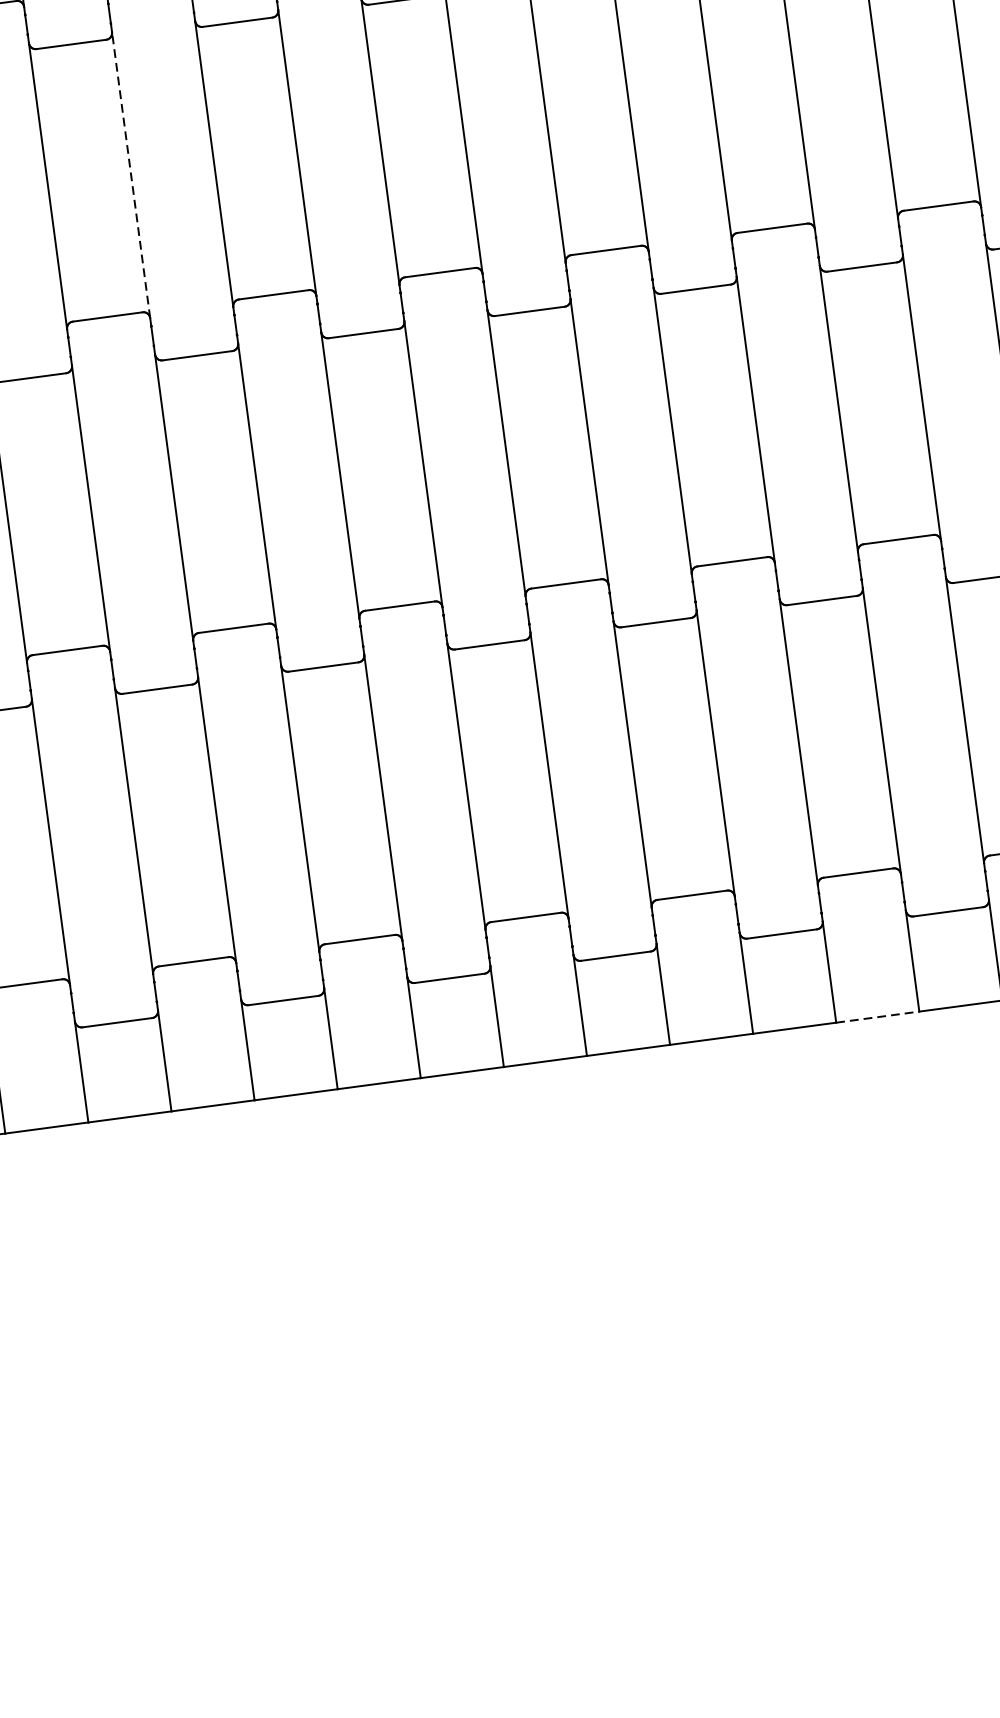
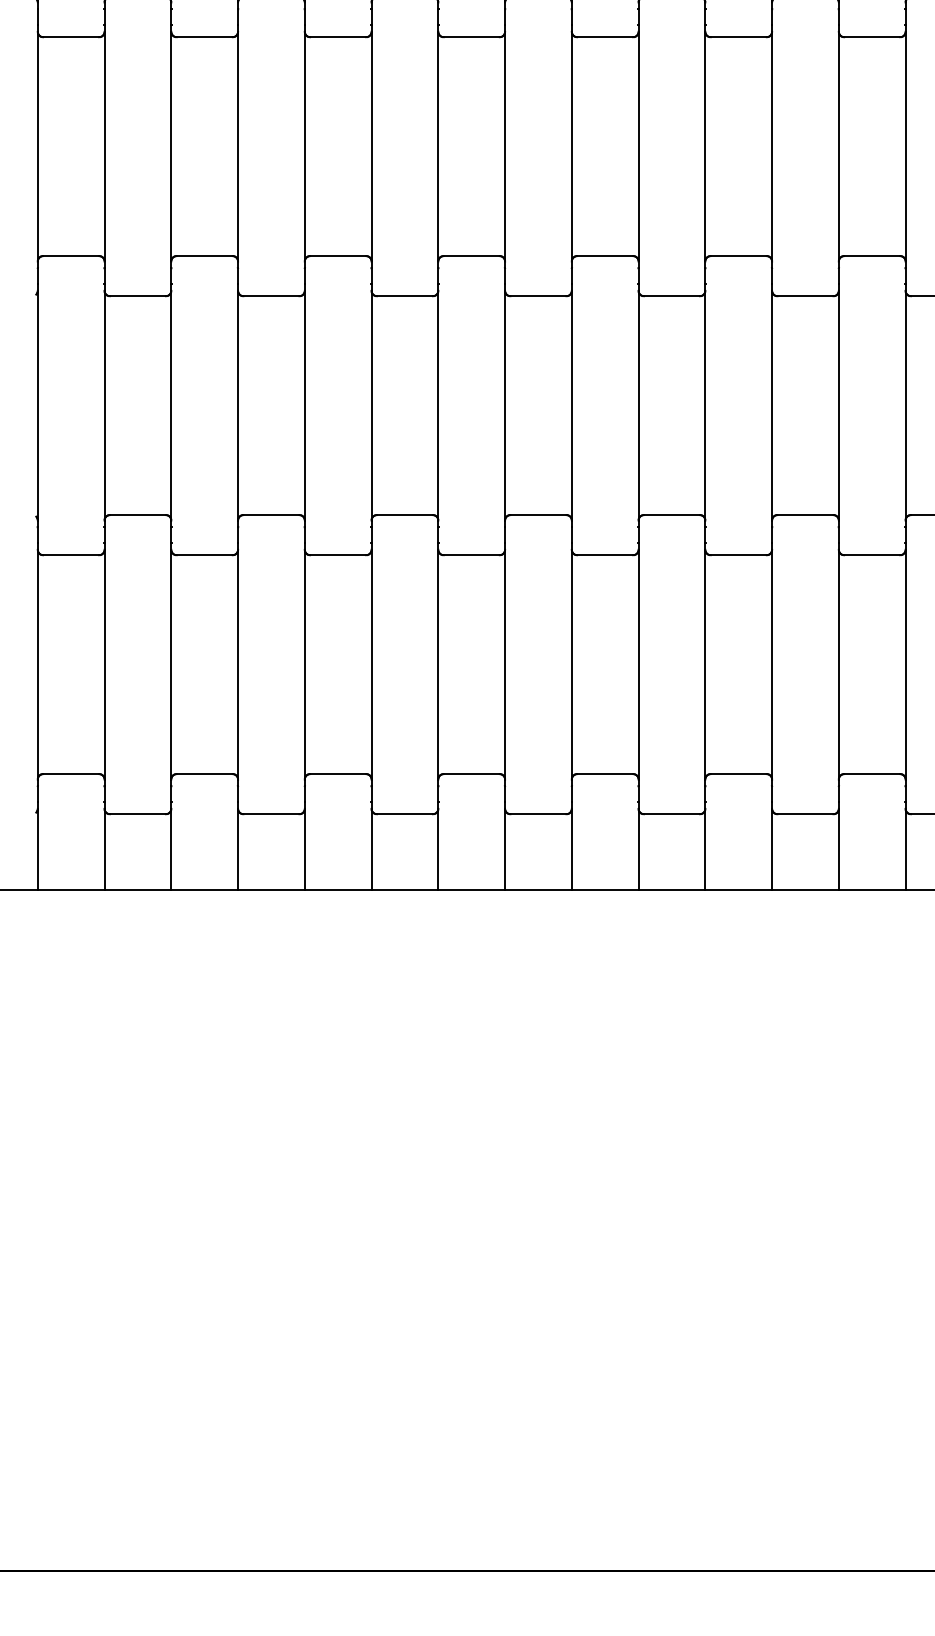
line: (131, 174) -> (371, 146), dashed -> solid
line: (878, 1016) -> (872, 889), dashed -> solid

